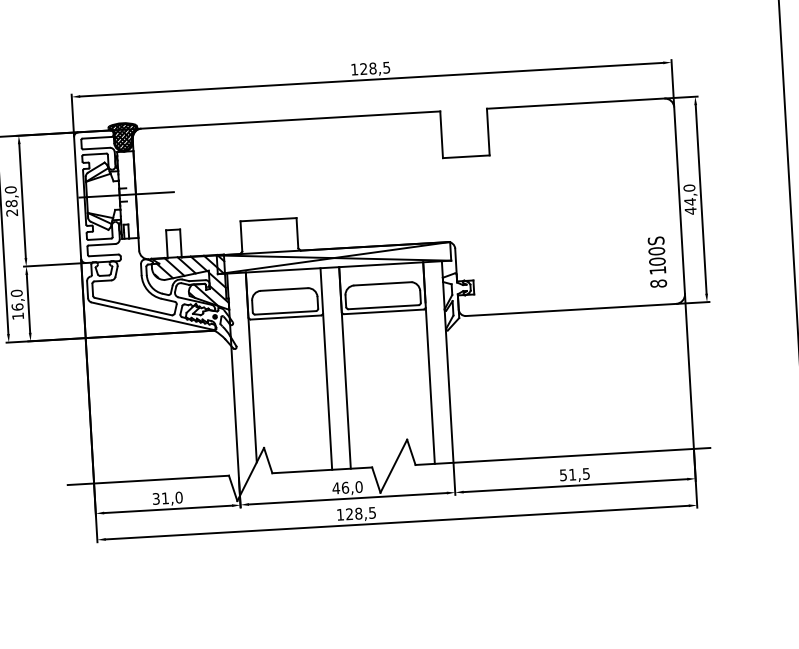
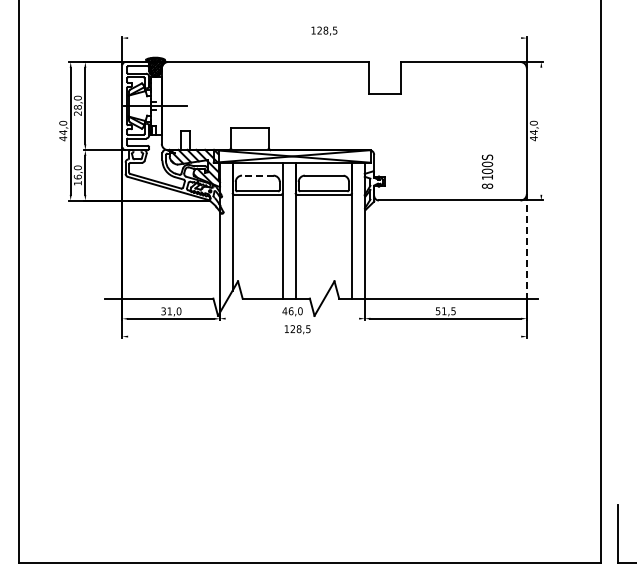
line: (371, 80) -> (324, 38), removed
line: (701, 198) -> (541, 130), removed
text: (657, 261) -> (487, 171), moved
line: (283, 289) -> (257, 175), solid -> dashed
line: (689, 371) -> (526, 246), solid -> dashed
line: (348, 498) -> (292, 318), removed
line: (397, 522) -> (324, 336), removed

